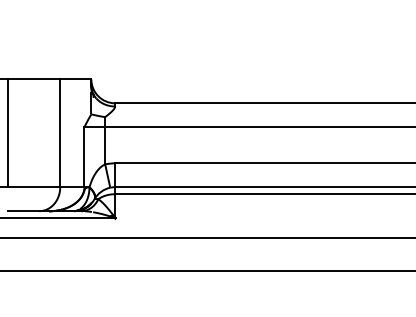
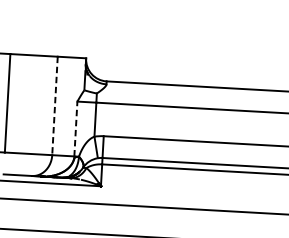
line: (60, 133) -> (55, 106), solid -> dashed
line: (84, 156) -> (75, 128), solid -> dashed

